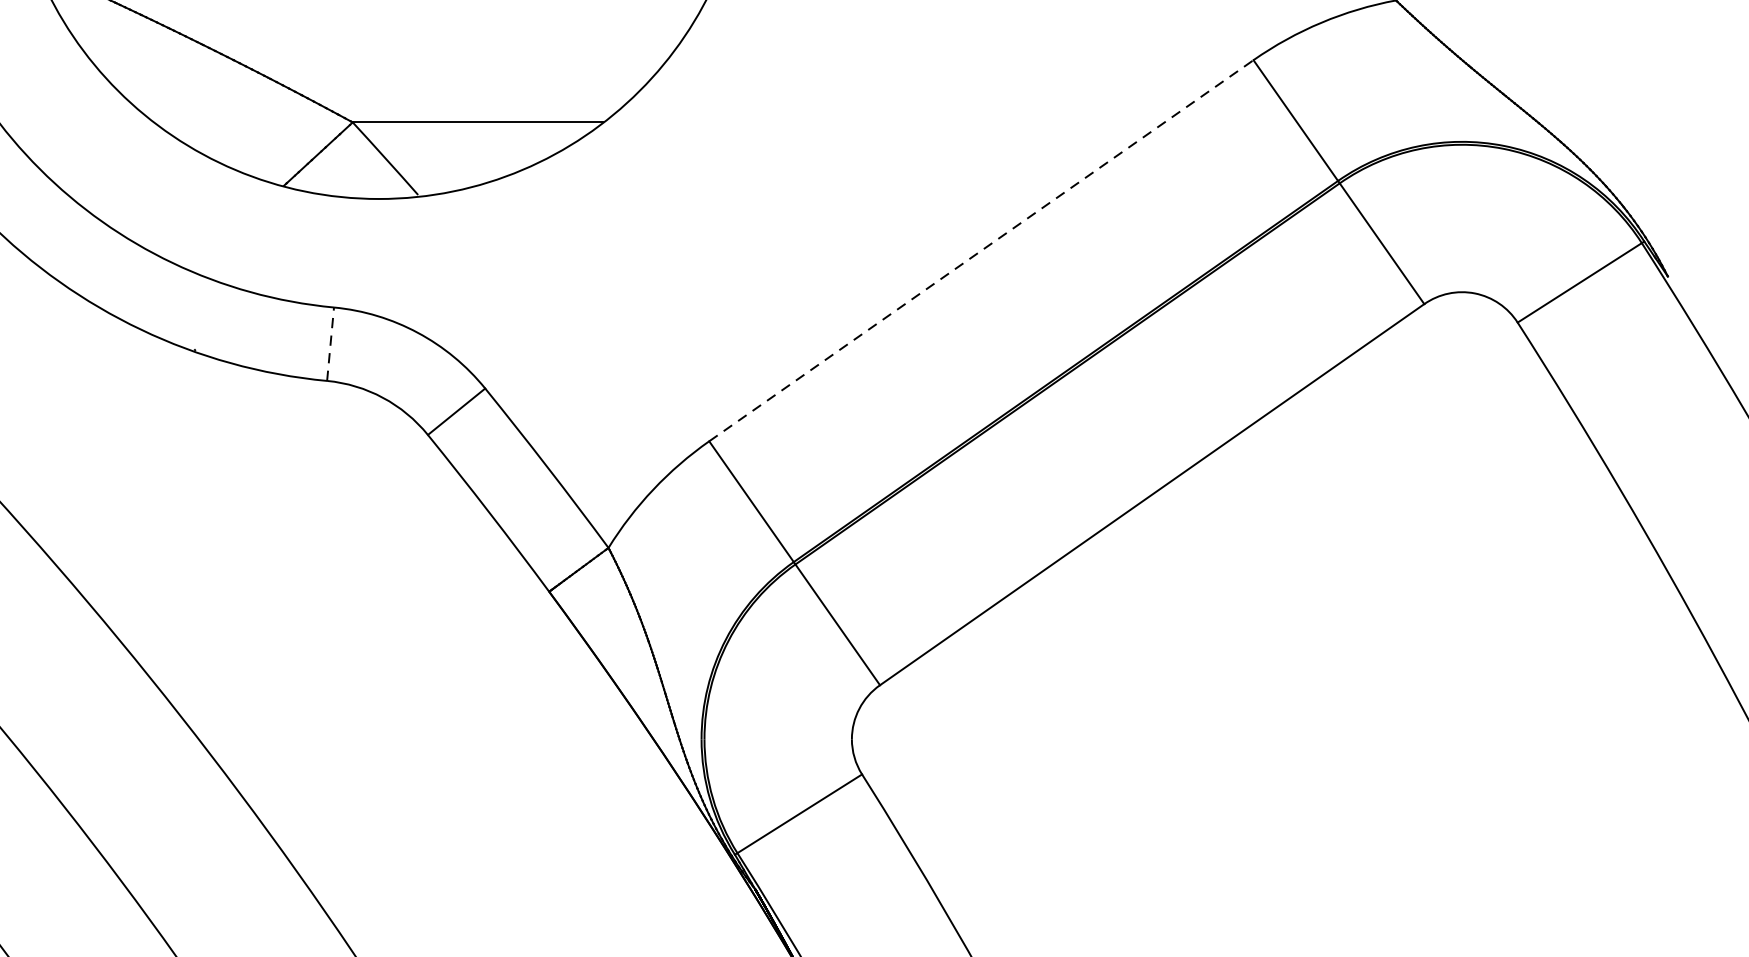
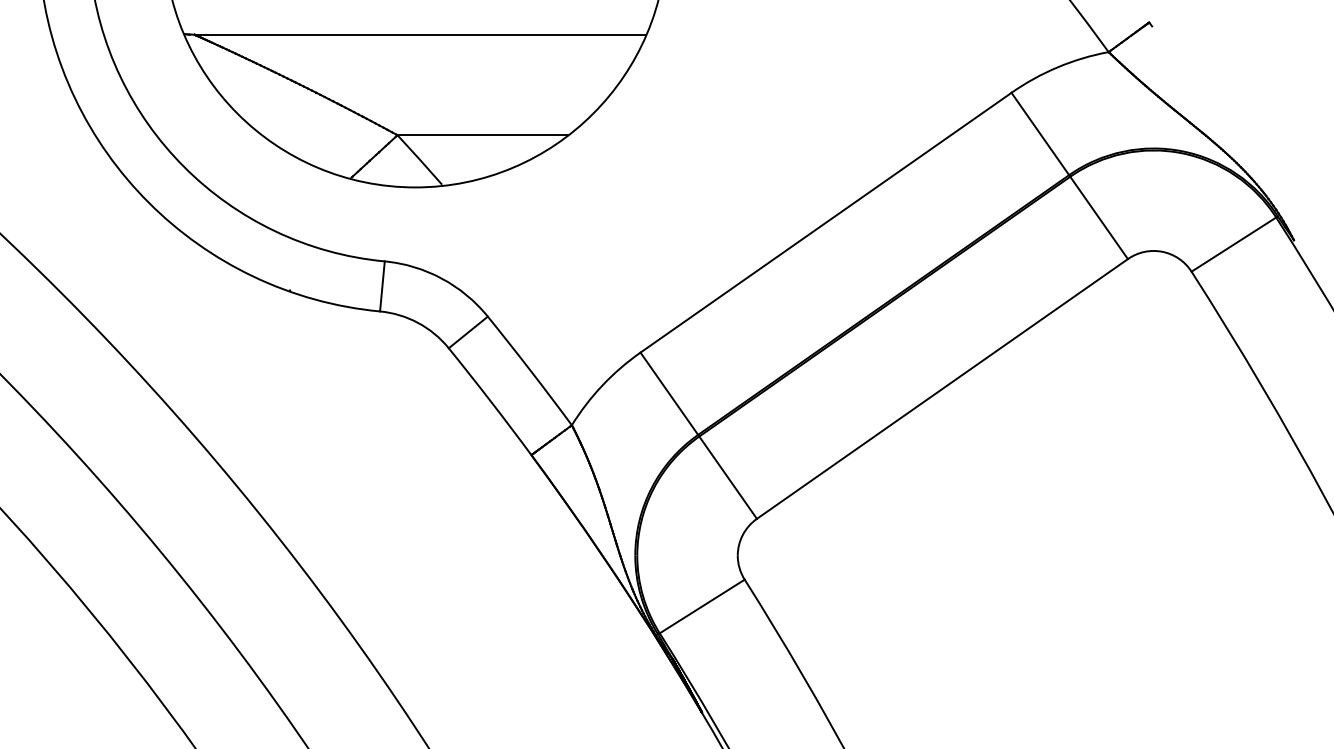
line: (982, 250) -> (826, 222), dashed -> solid
line: (330, 342) -> (382, 285), dashed -> solid

